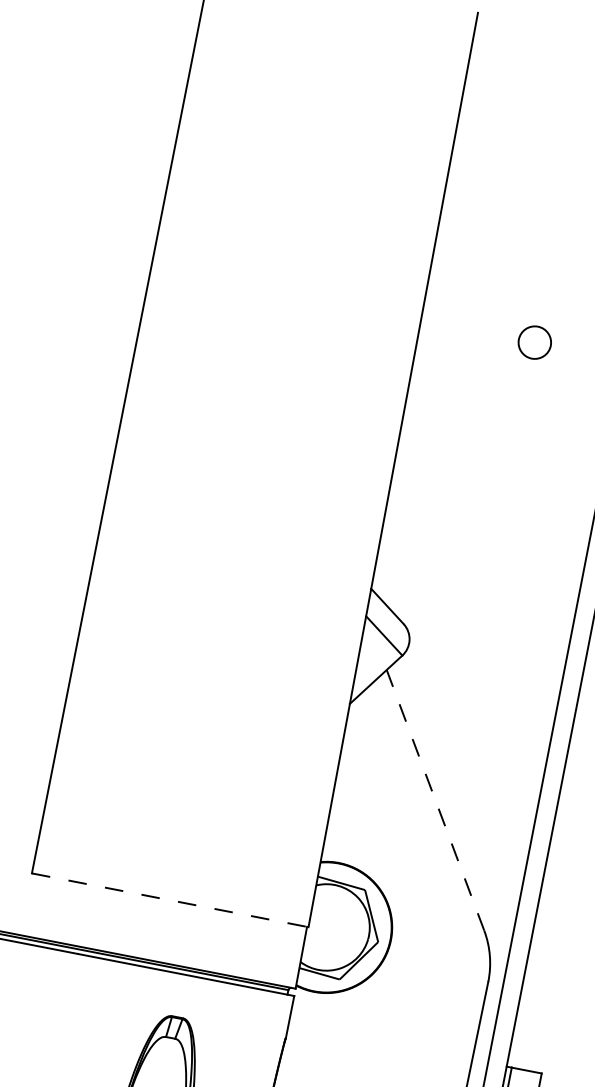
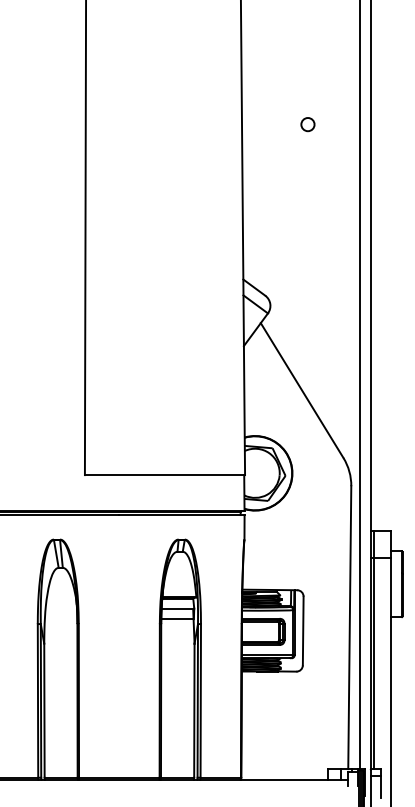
circle: (534, 342) -> (307, 124), size x0.71
line: (434, 799) -> (301, 390), dashed -> solid
line: (170, 901) -> (165, 475), dashed -> solid

